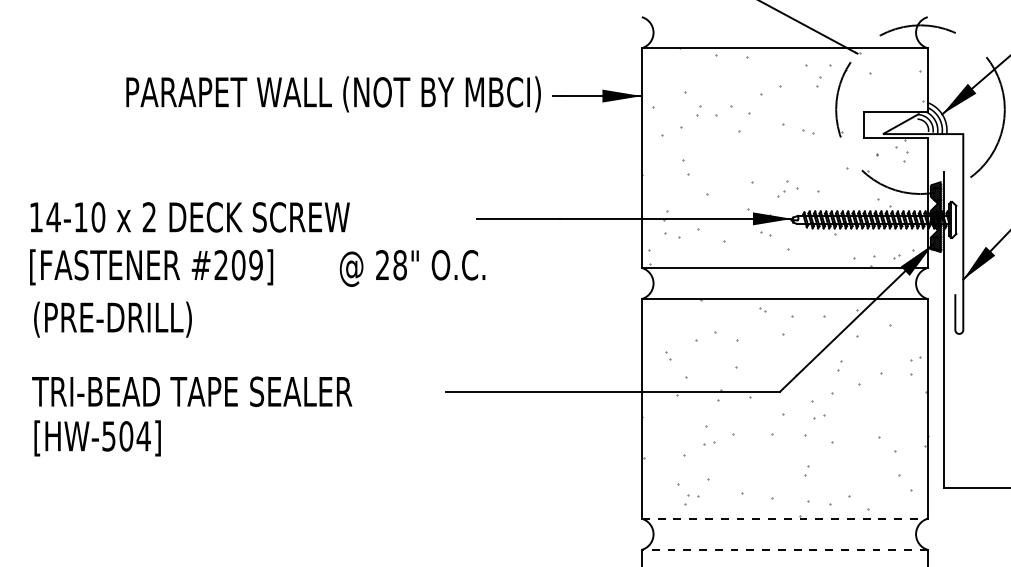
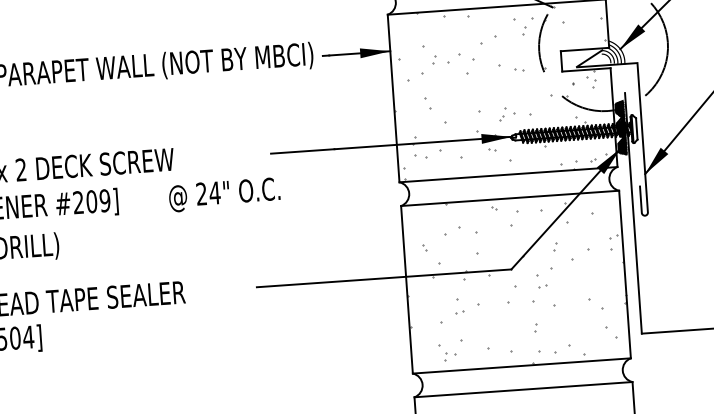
text: (399, 265) -> (214, 193), 28" -> 24"
line: (784, 518) -> (521, 365), dashed -> solid
line: (784, 549) -> (523, 389), dashed -> solid

